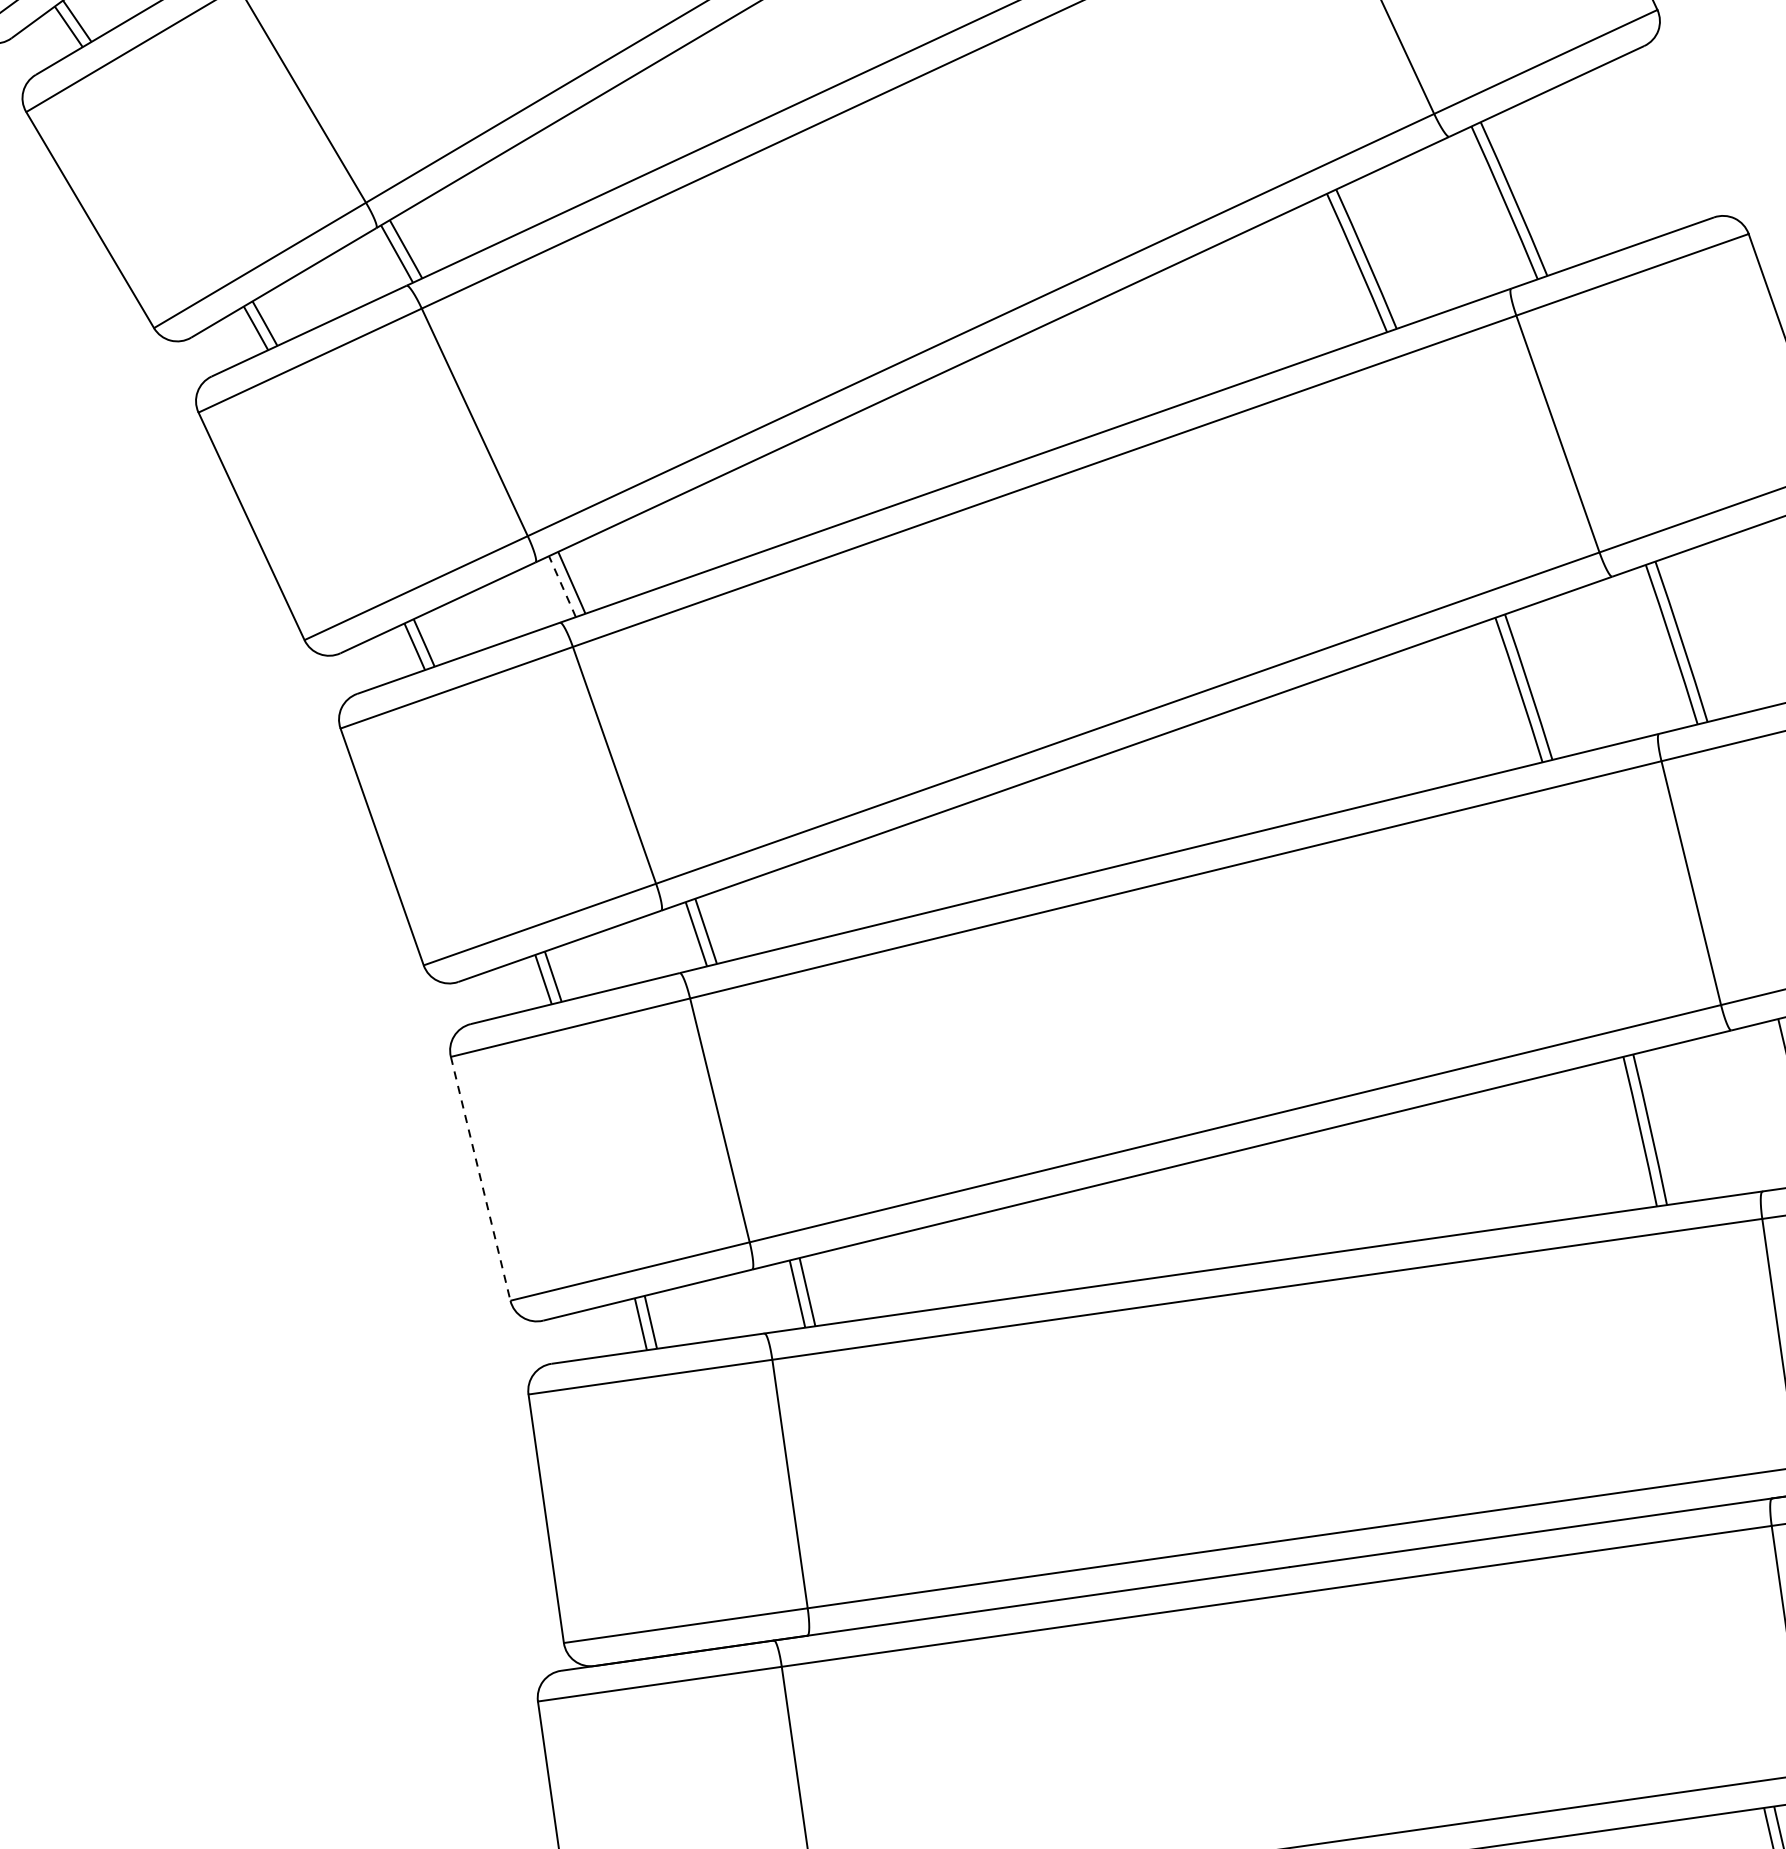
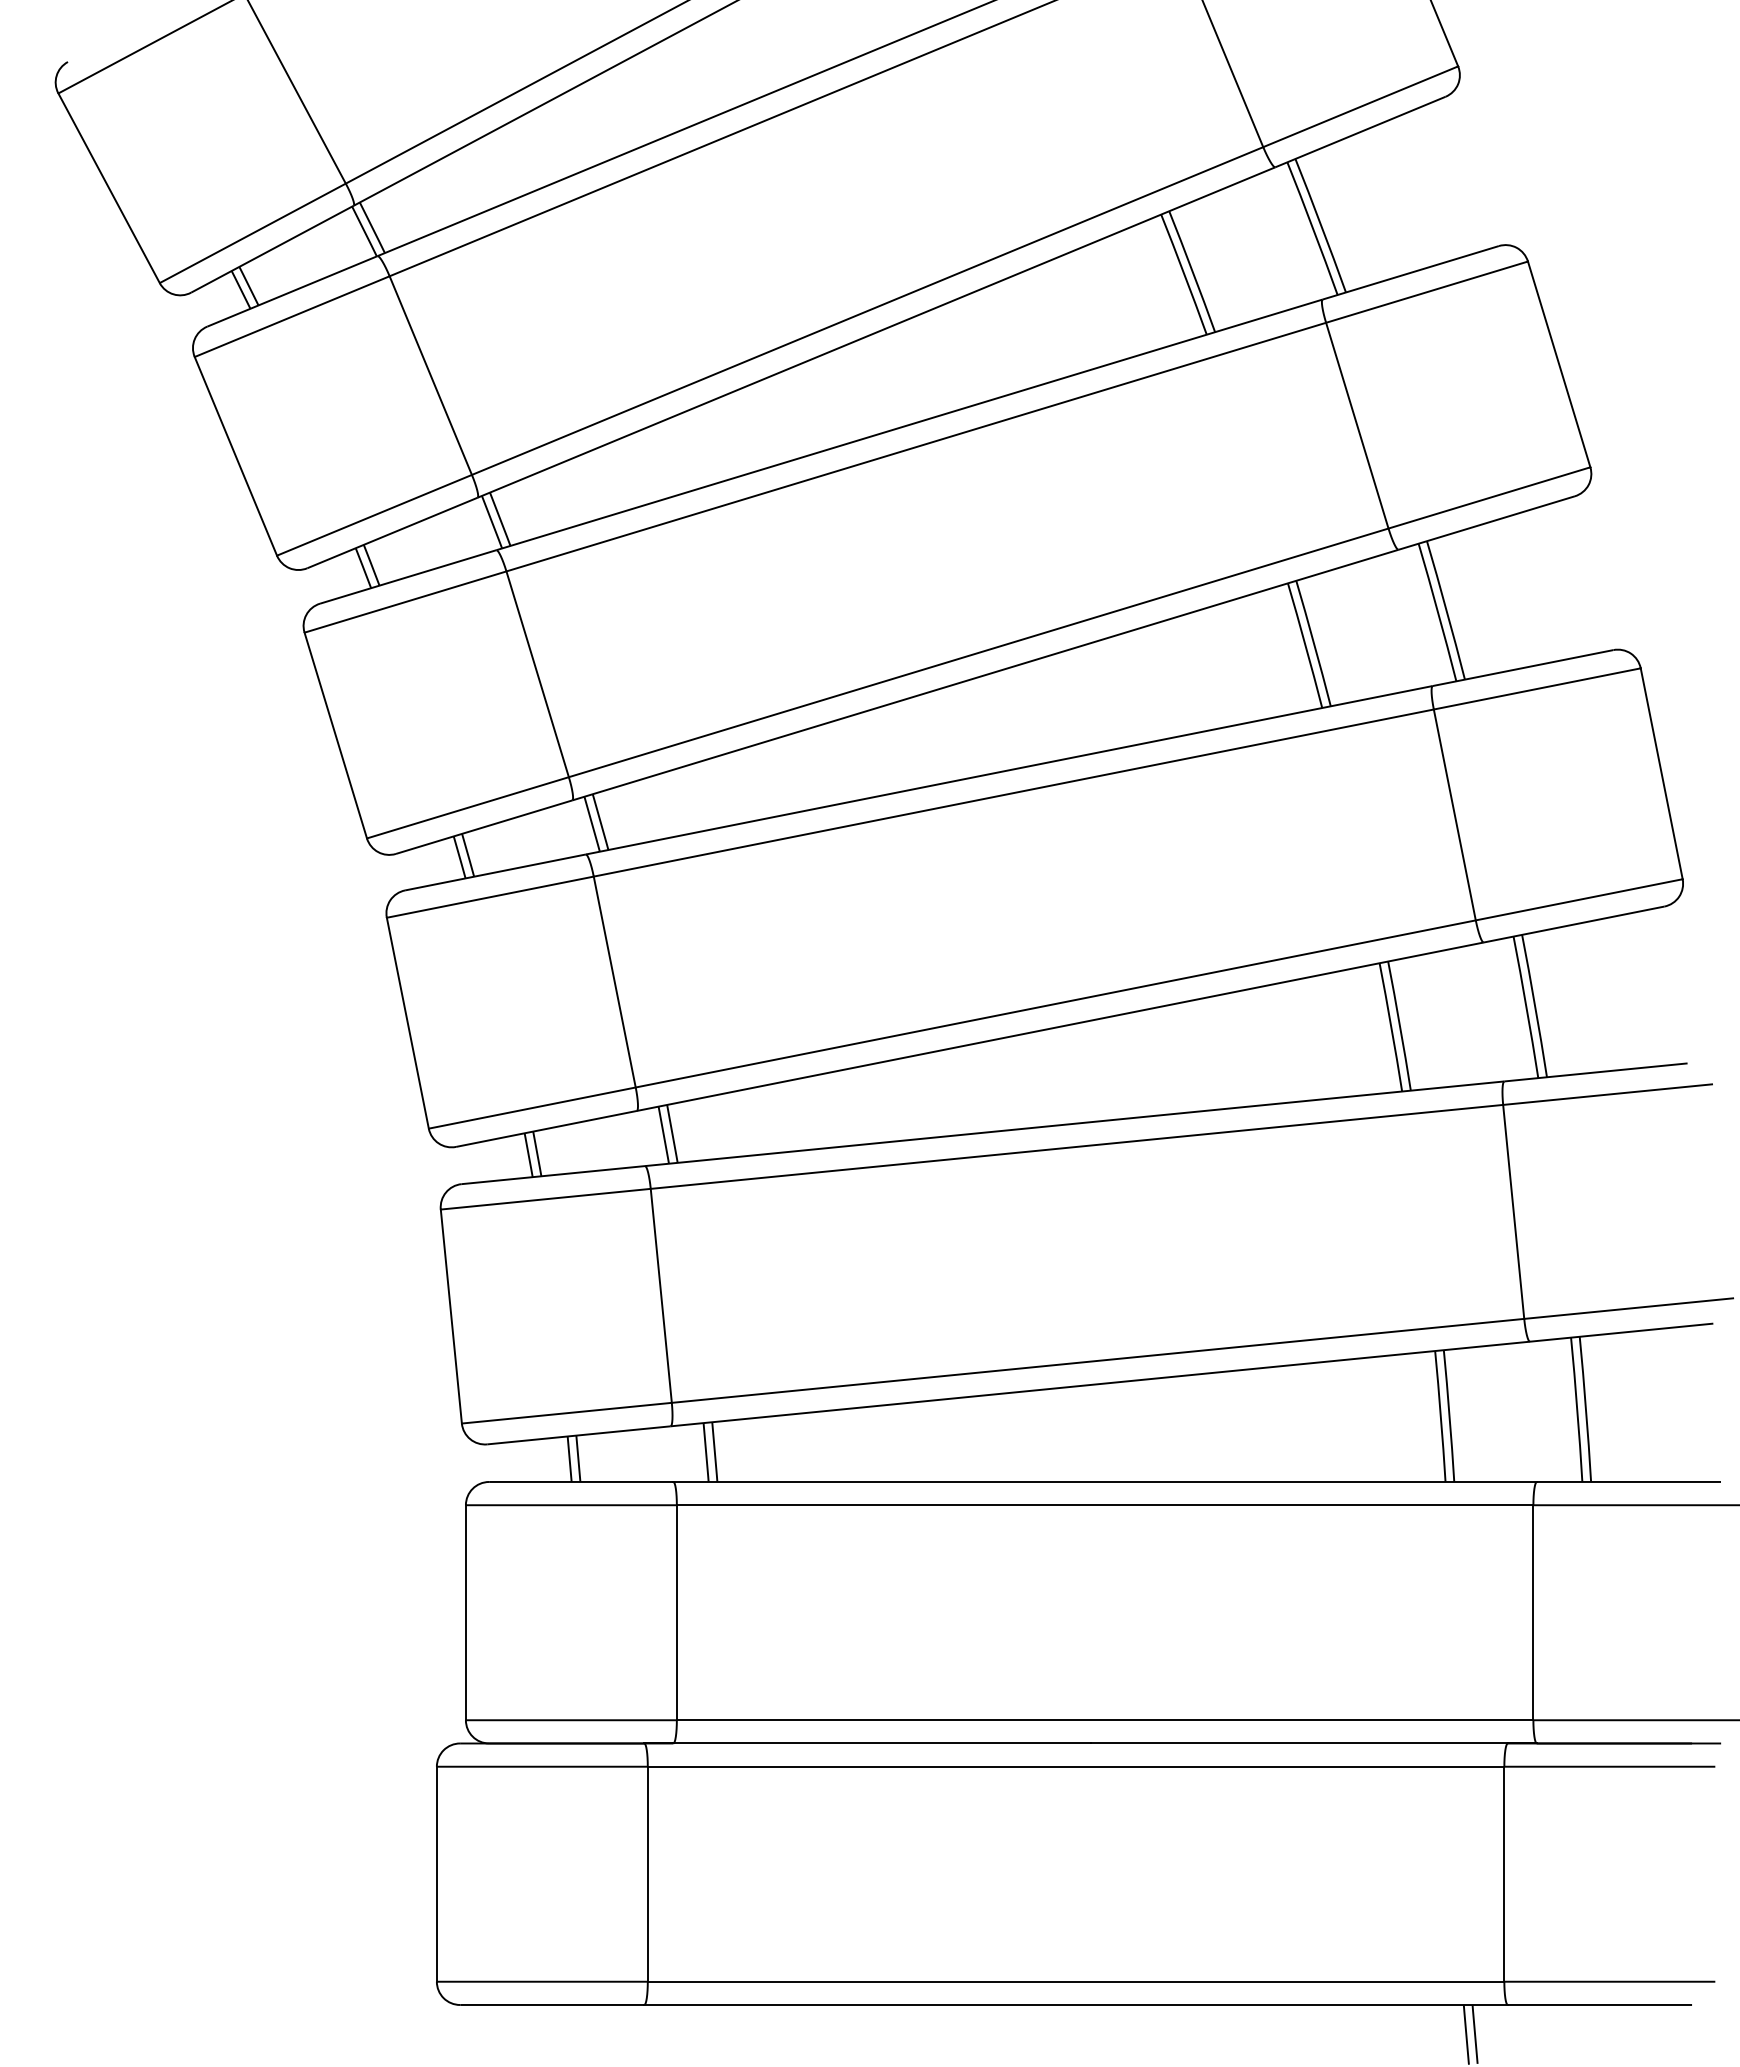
line: (563, 588) -> (592, 825), dashed -> solid
line: (480, 1178) -> (451, 1316), dashed -> solid

